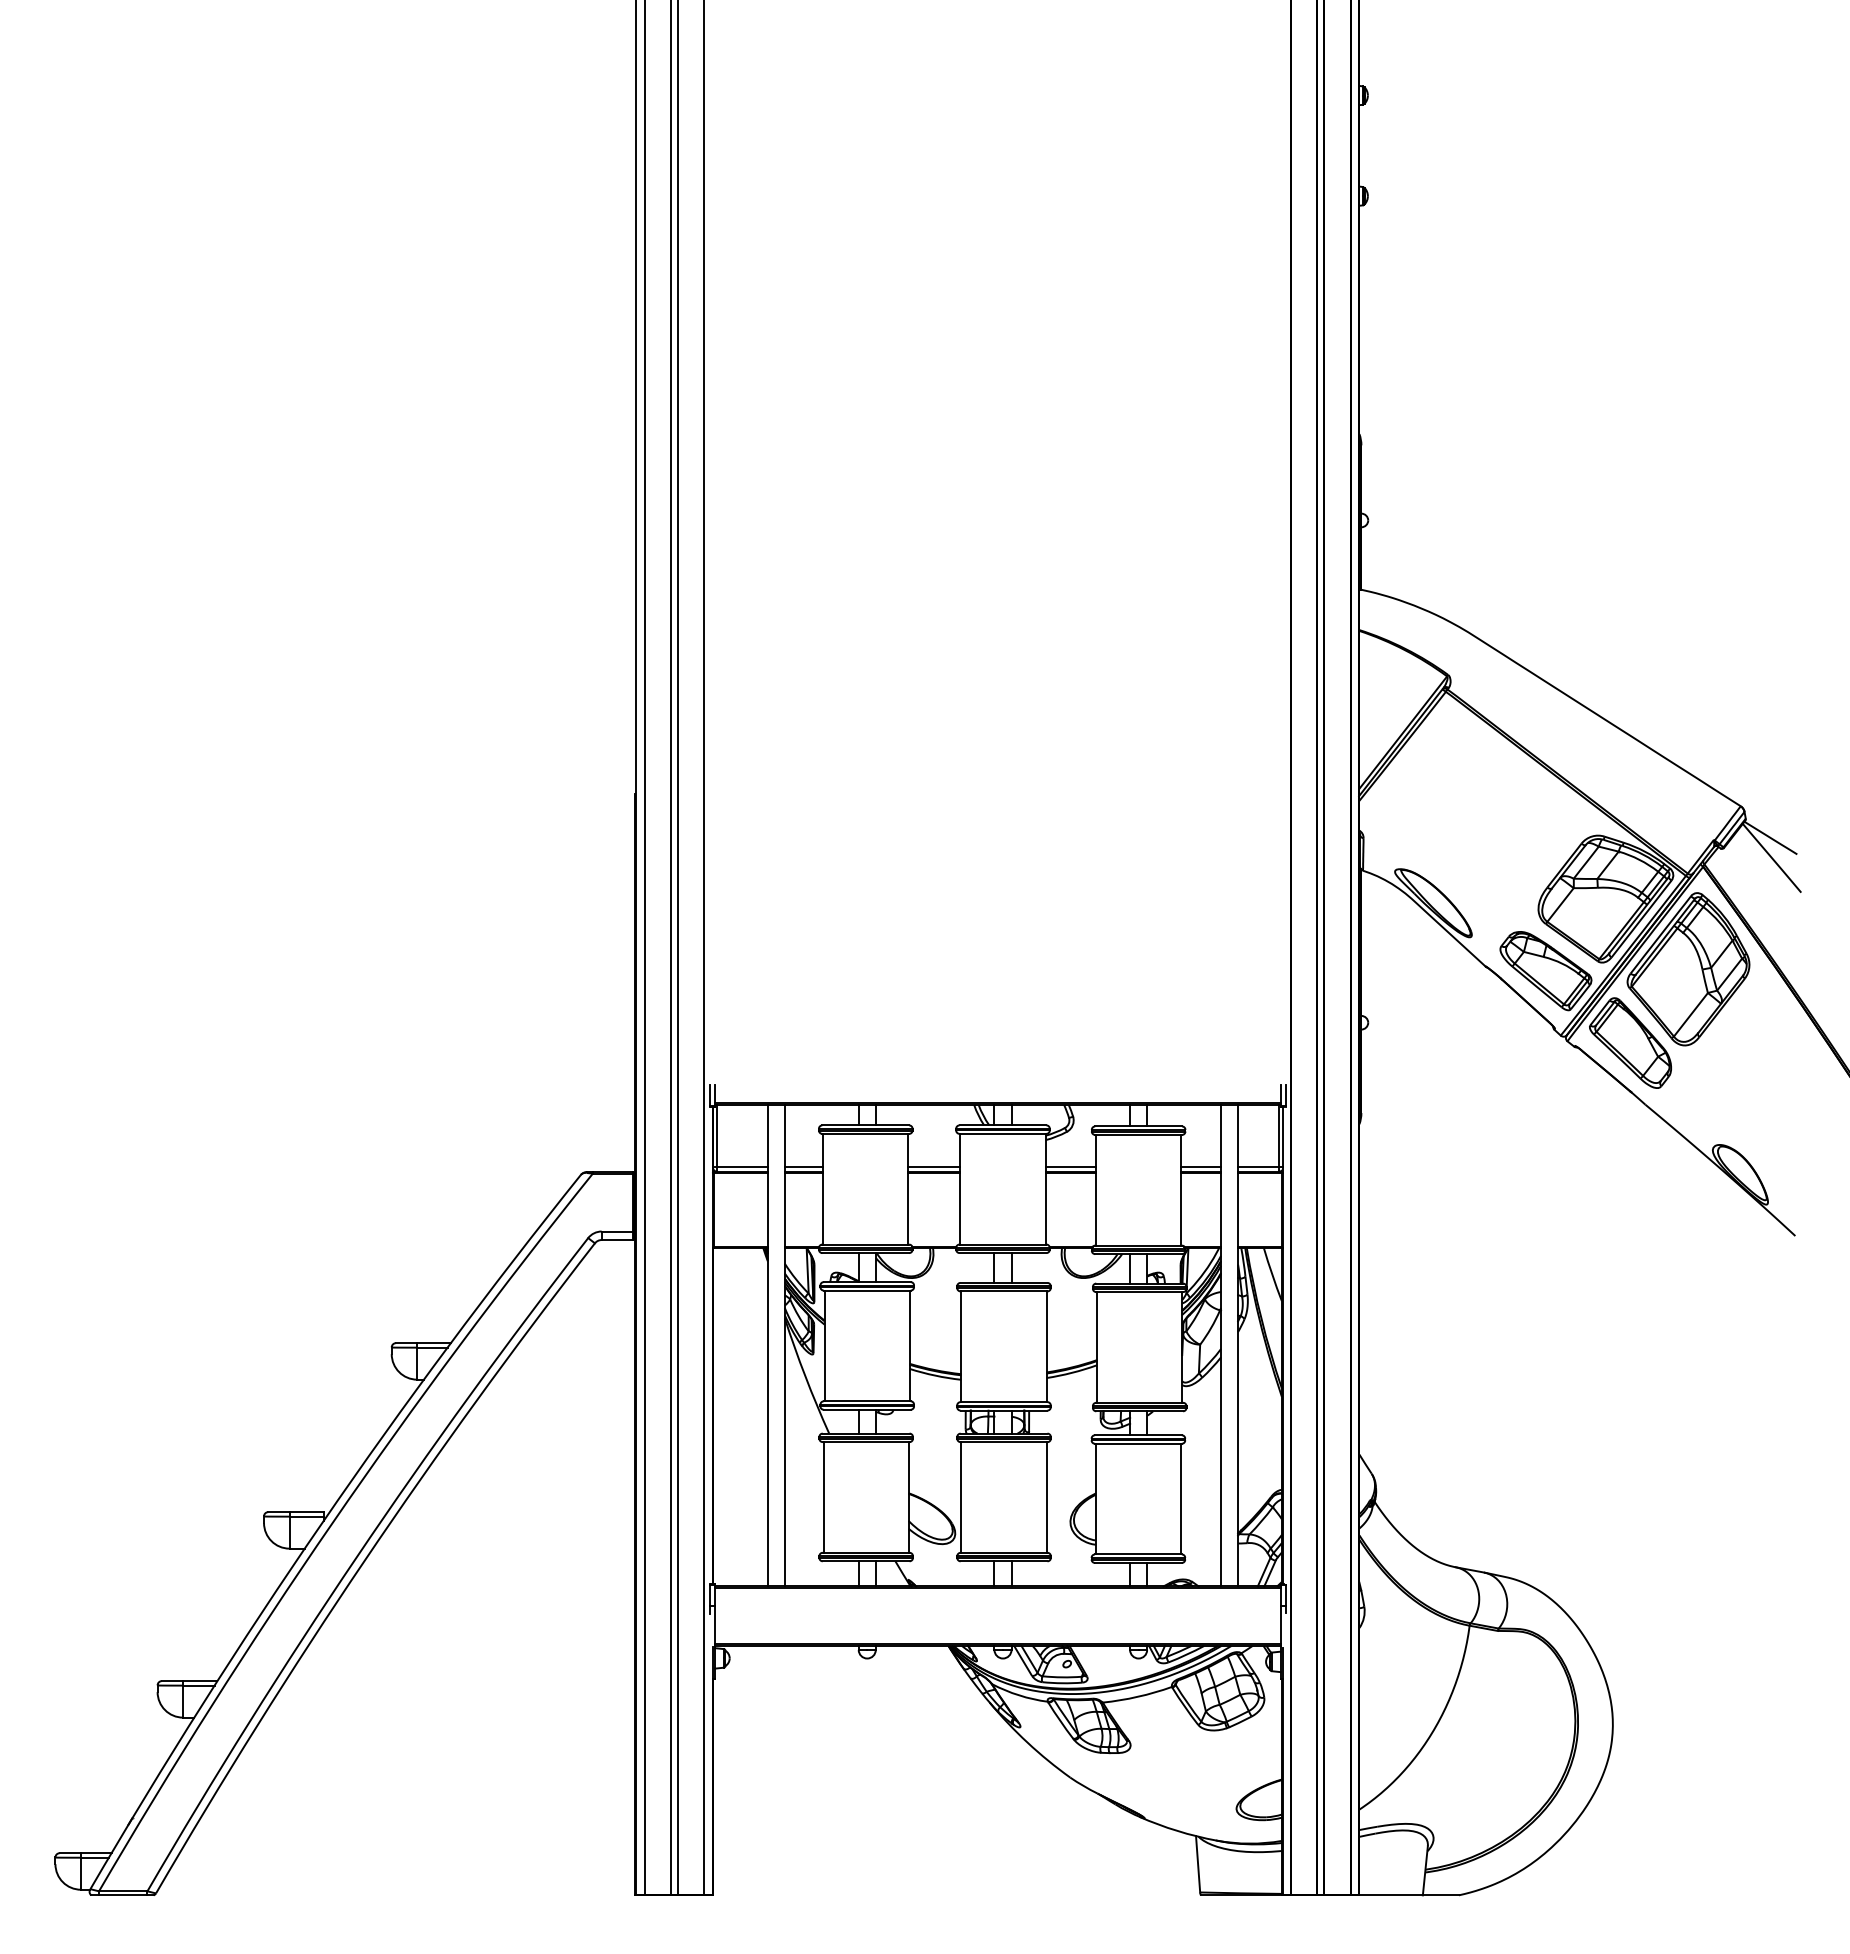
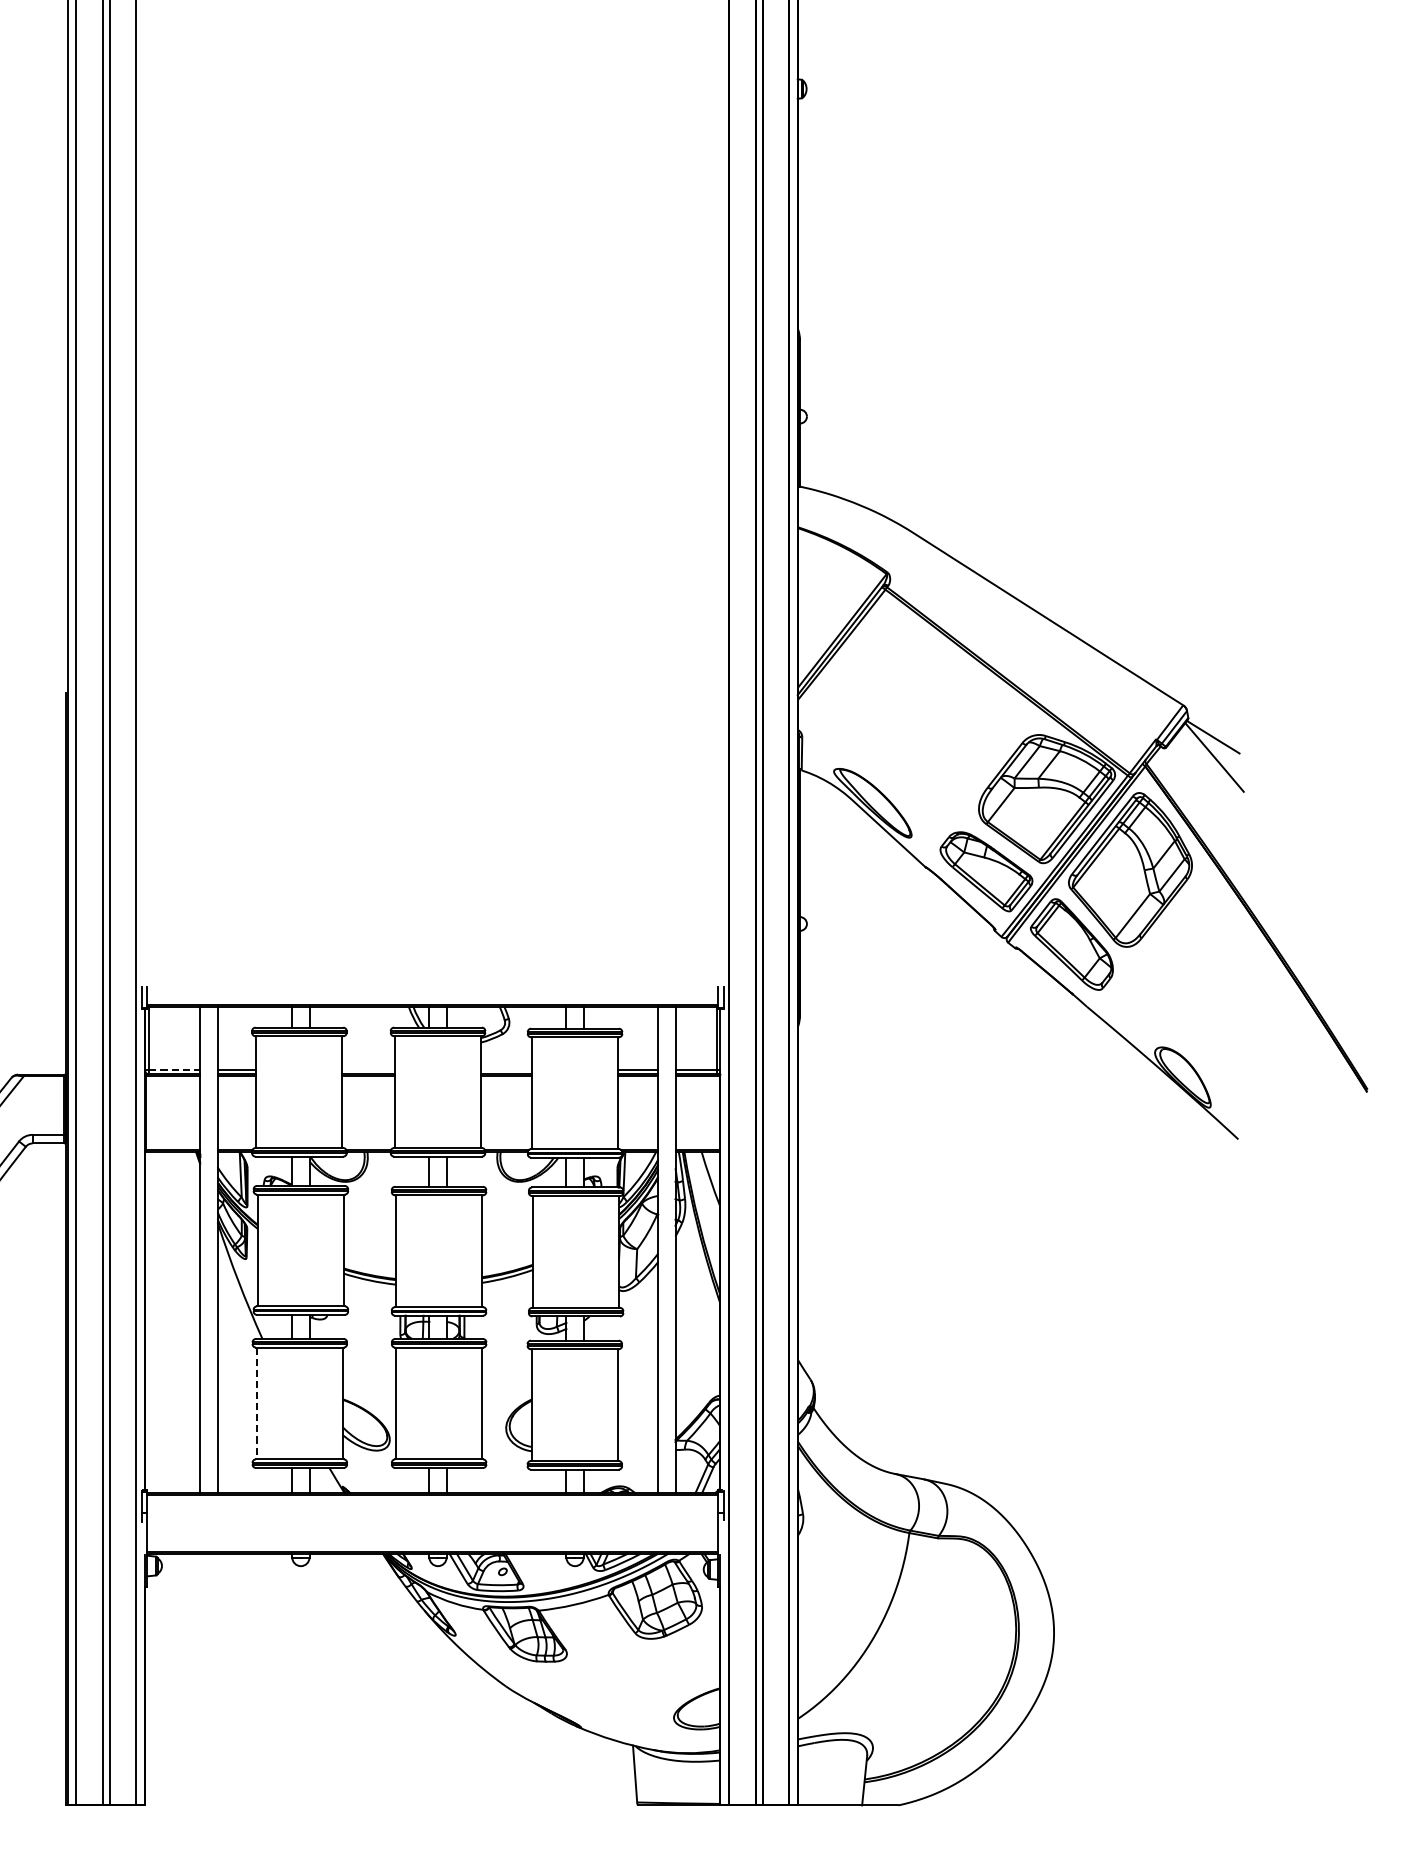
line: (742, 1167) -> (174, 1070), solid -> dashed
line: (934, 1167) -> (368, 1070), removed
line: (1070, 1167) -> (506, 1070), removed
line: (823, 1497) -> (256, 1403), solid -> dashed

